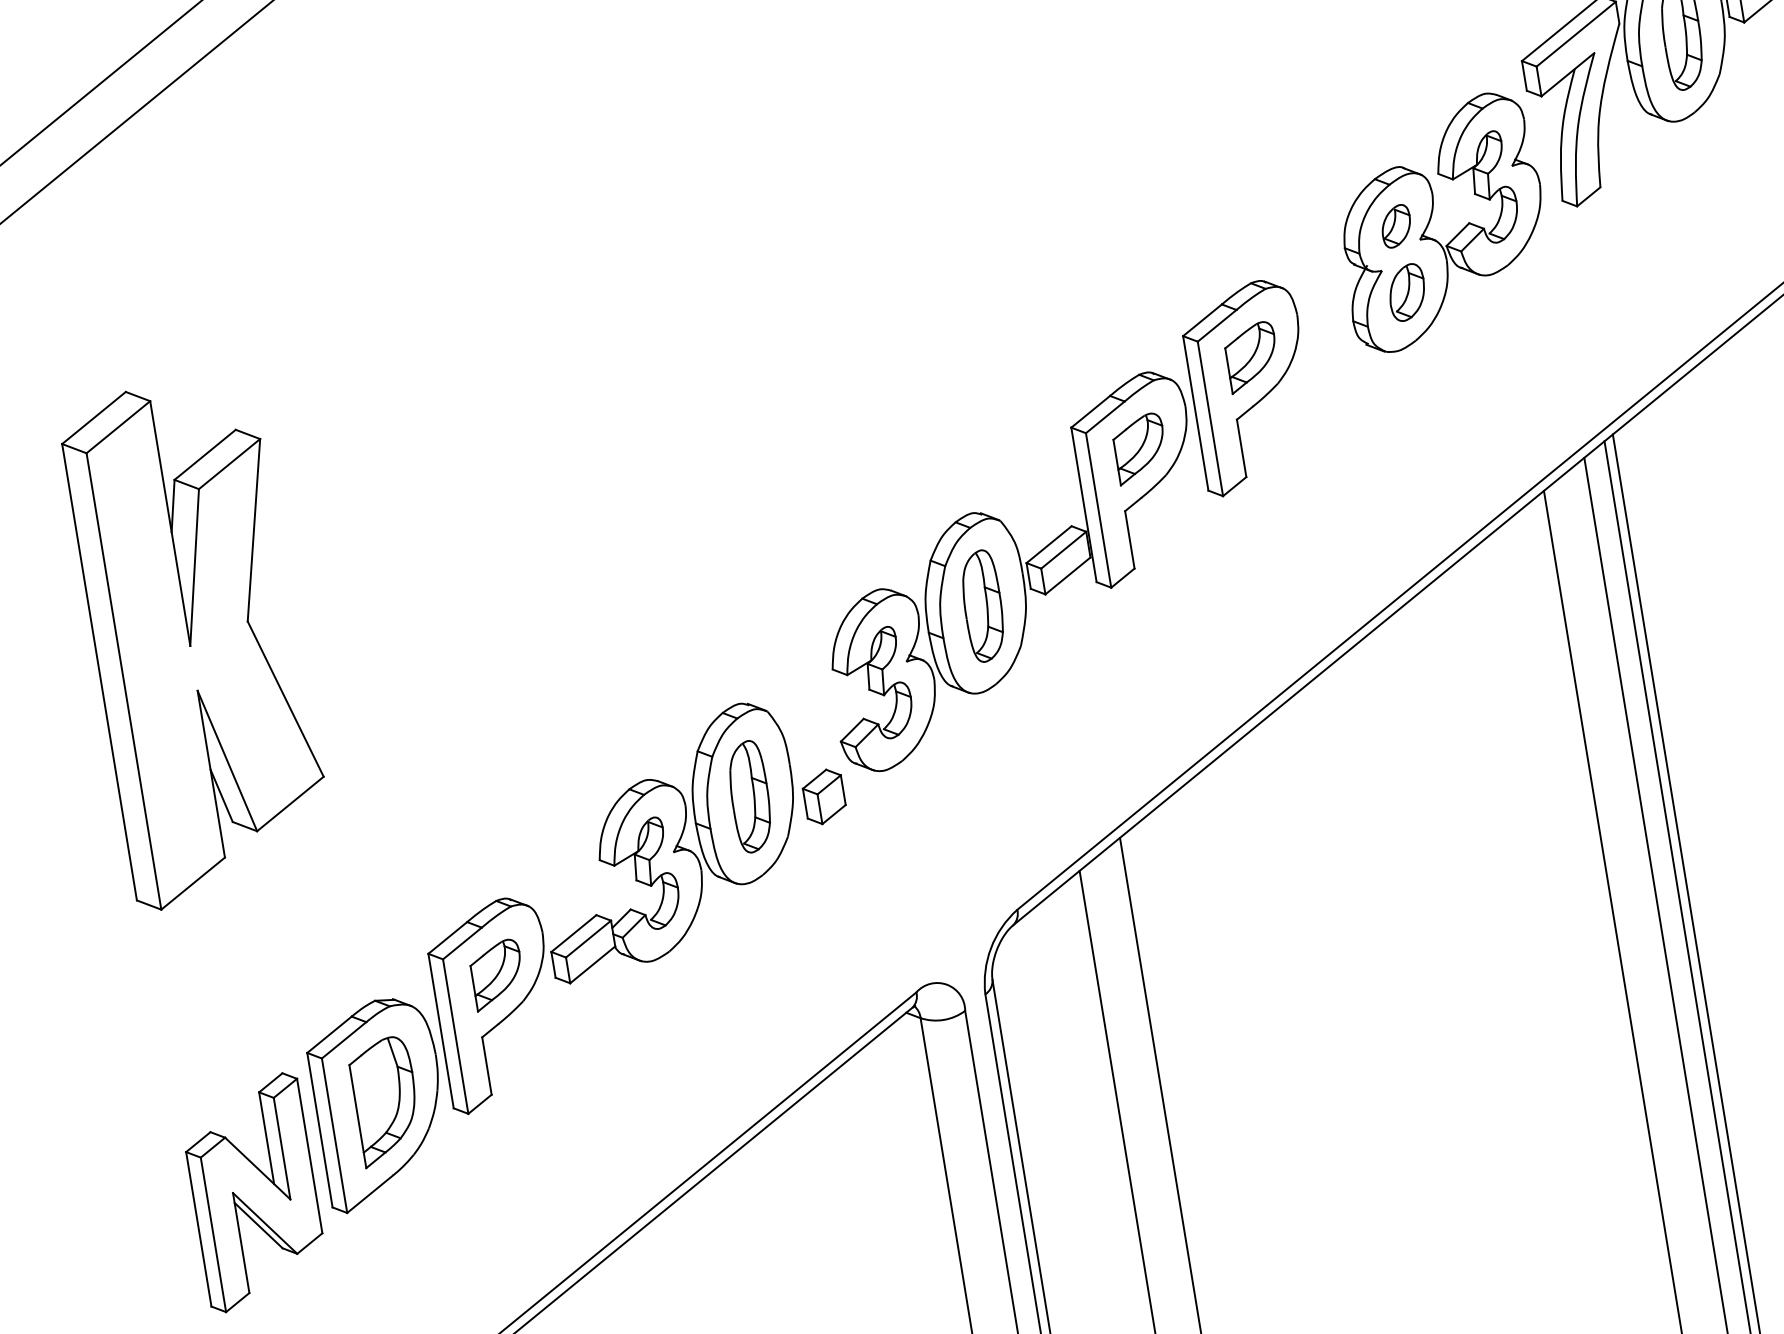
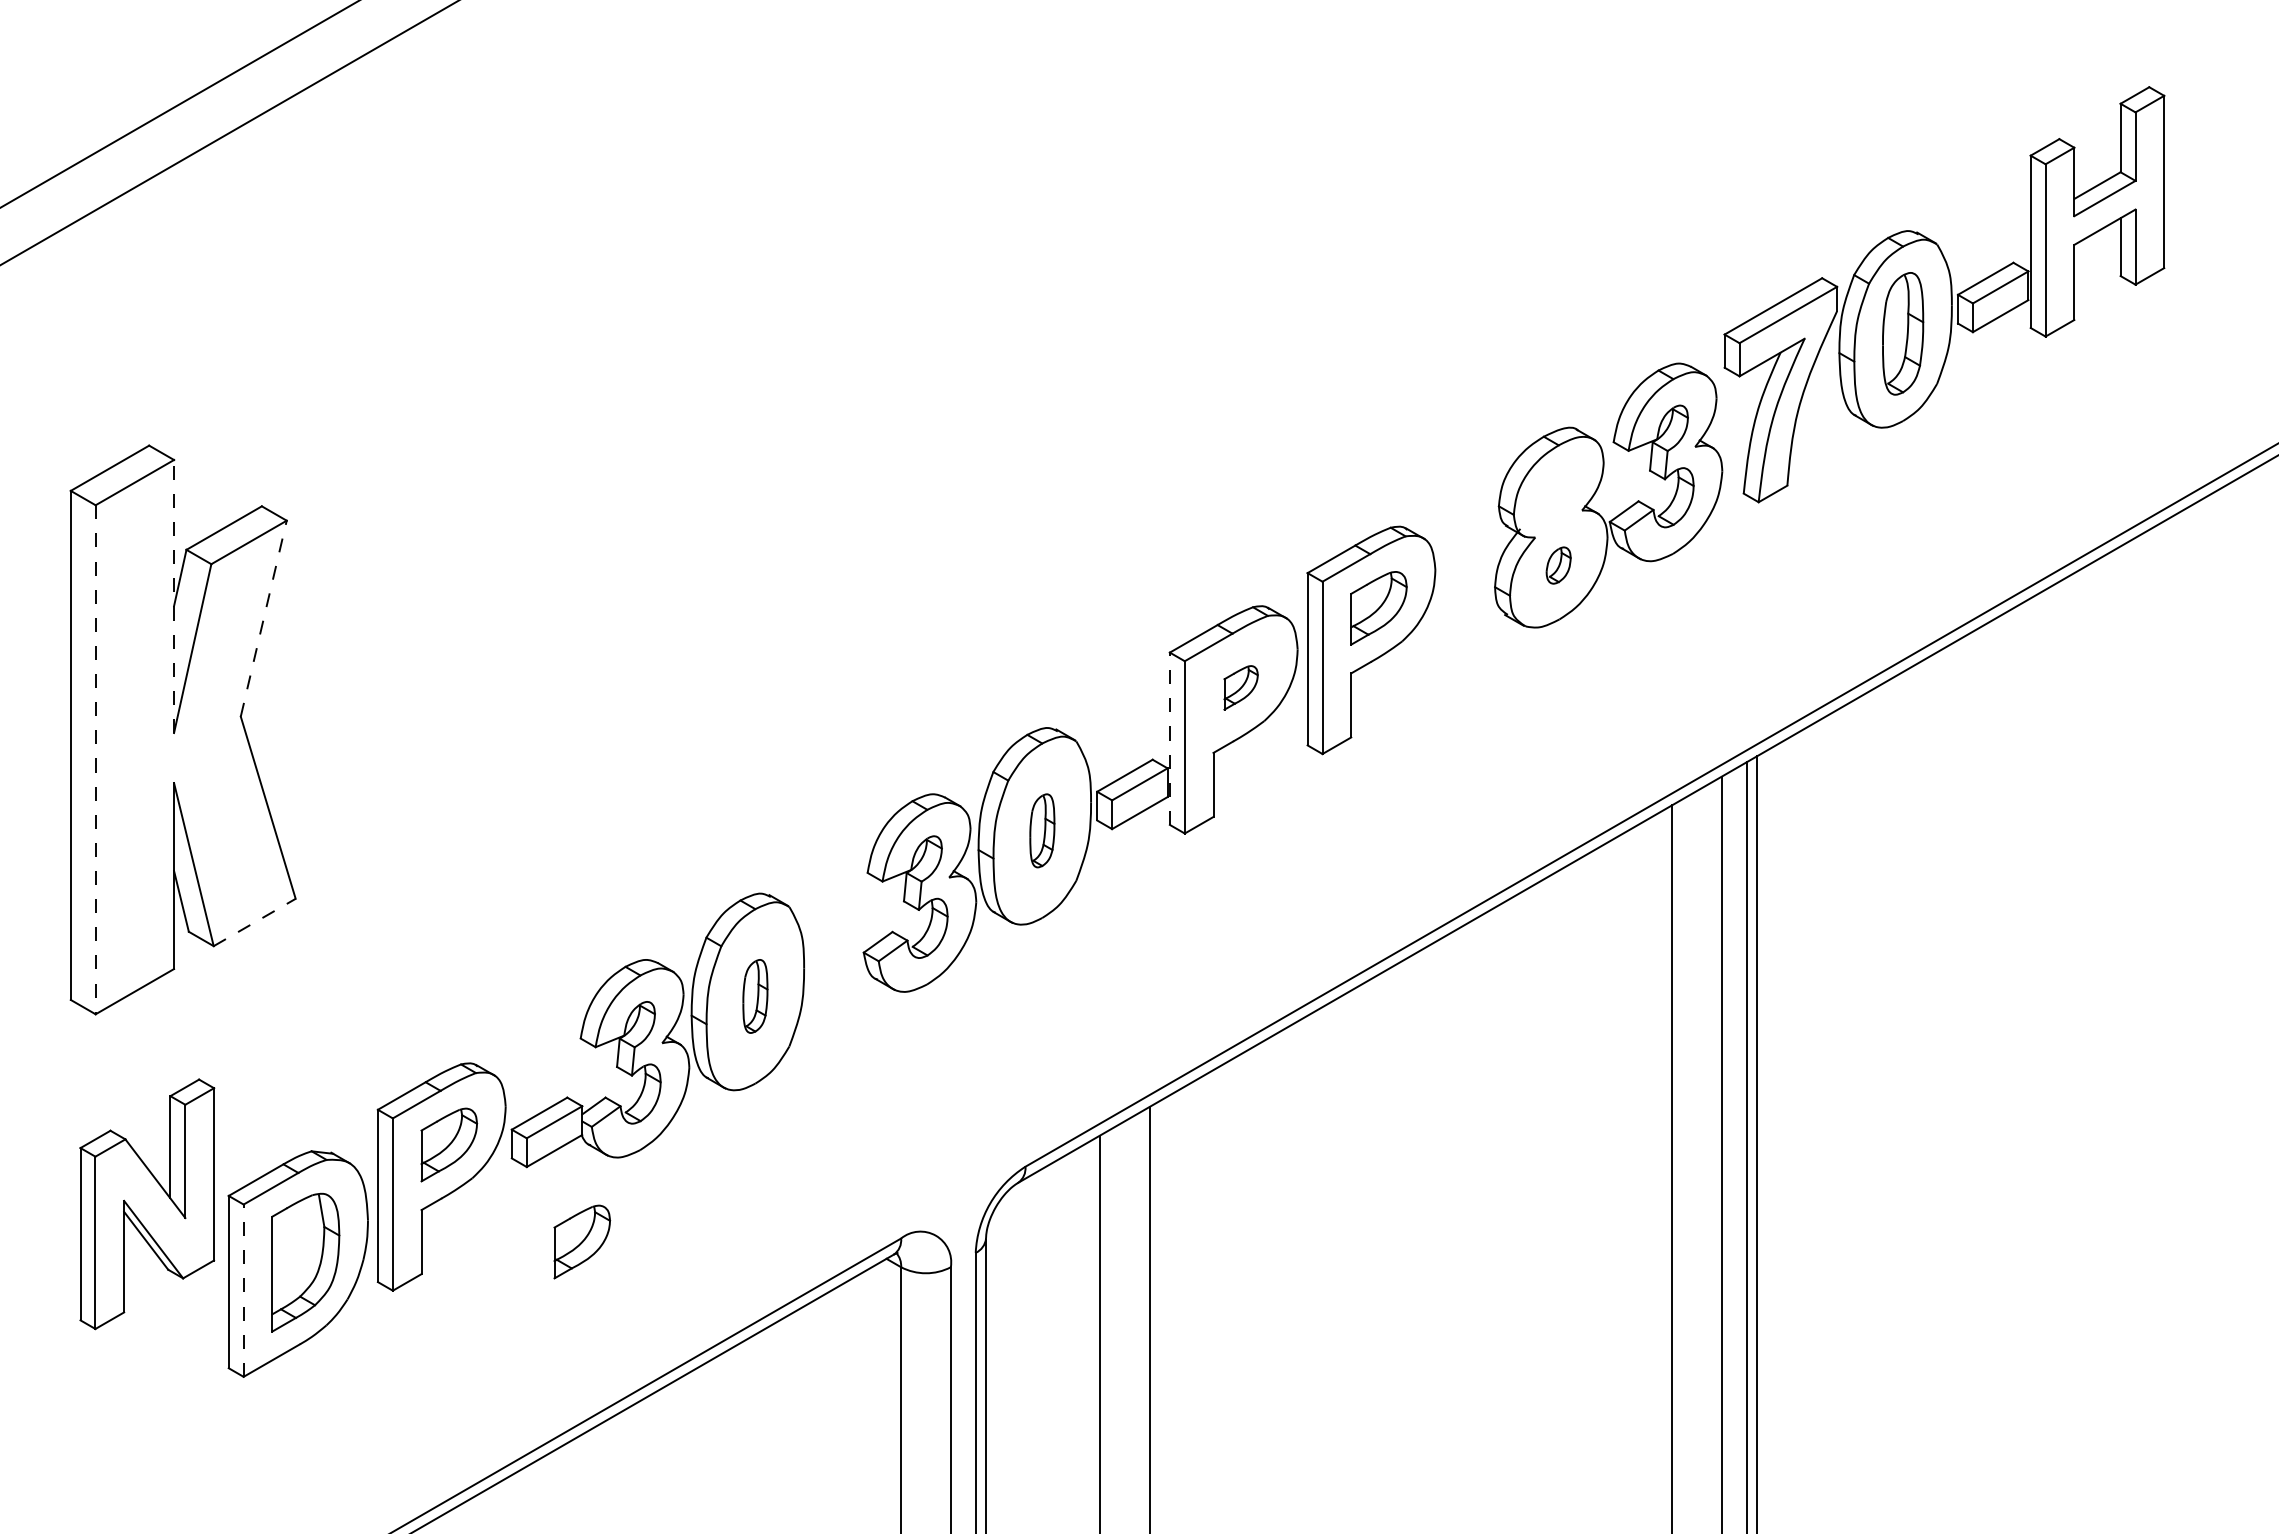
part: (1396, 226) -> (1558, 491), removed
part: (1406, 292) -> (1558, 565), size x0.6
part: (1139, 448) -> (1240, 687), size x0.6
line: (1083, 504) -> (1169, 738), solid -> dashed
line: (170, 523) -> (174, 596), solid -> dashed
line: (253, 530) -> (263, 618), solid -> dashed
part: (983, 605) -> (1042, 830), size x0.6
line: (123, 681) -> (95, 759), solid -> dashed
part: (750, 796) -> (755, 996), size x0.6
part: (823, 796) -> (835, 1009), removed
line: (291, 803) -> (255, 922), solid -> dashed
part: (631, 1041) -> (582, 1241), added
line: (334, 1135) -> (243, 1290), solid -> dashed
part: (254, 1192) -> (147, 1204), moved

